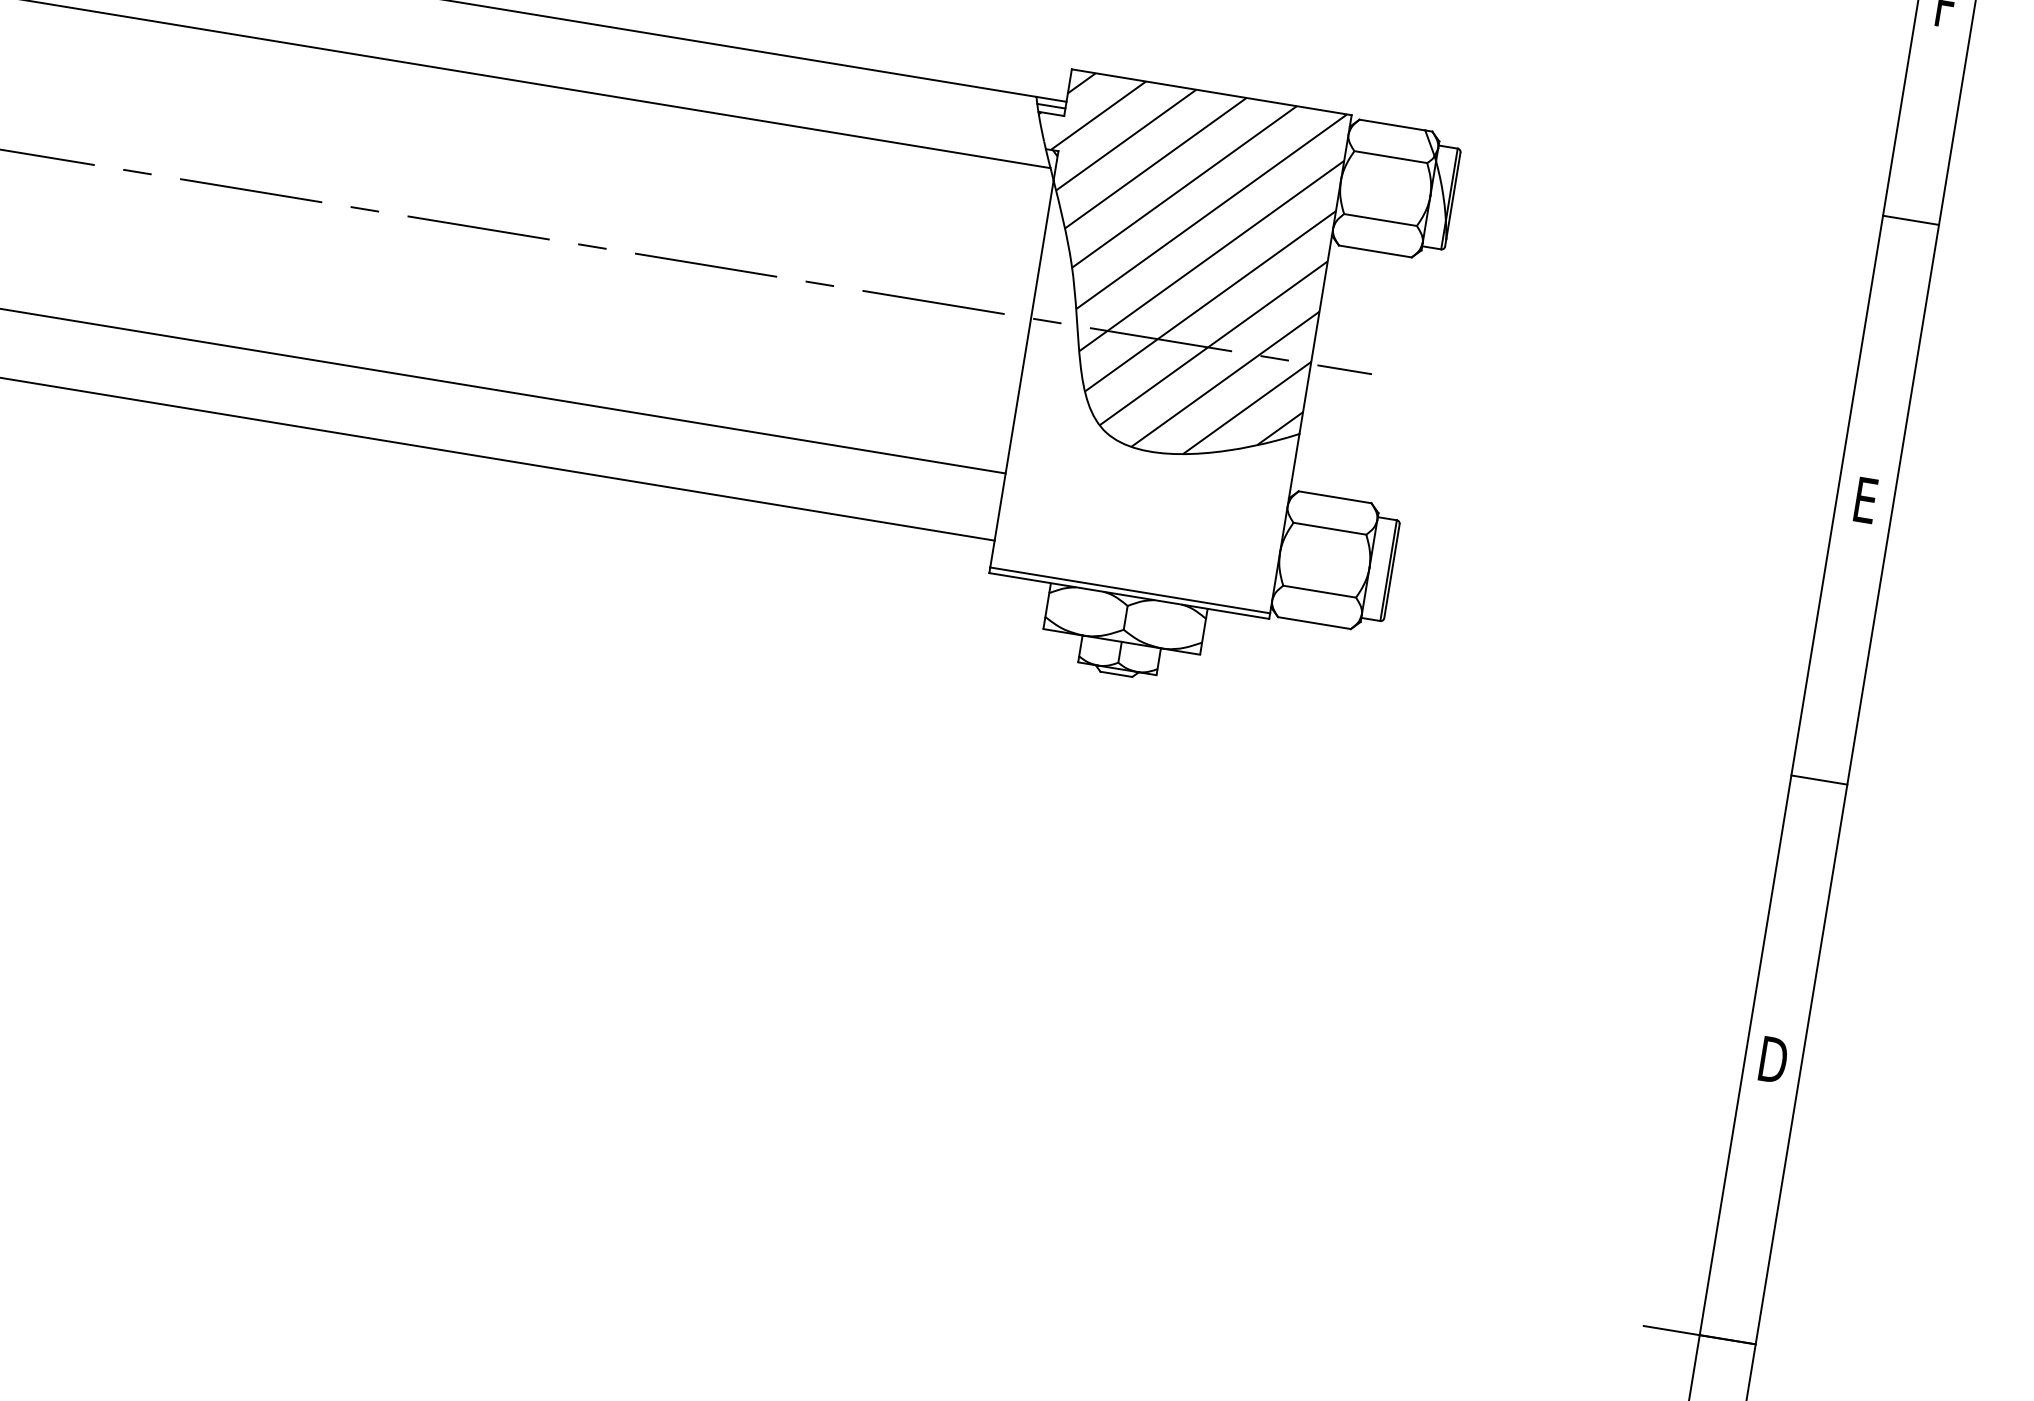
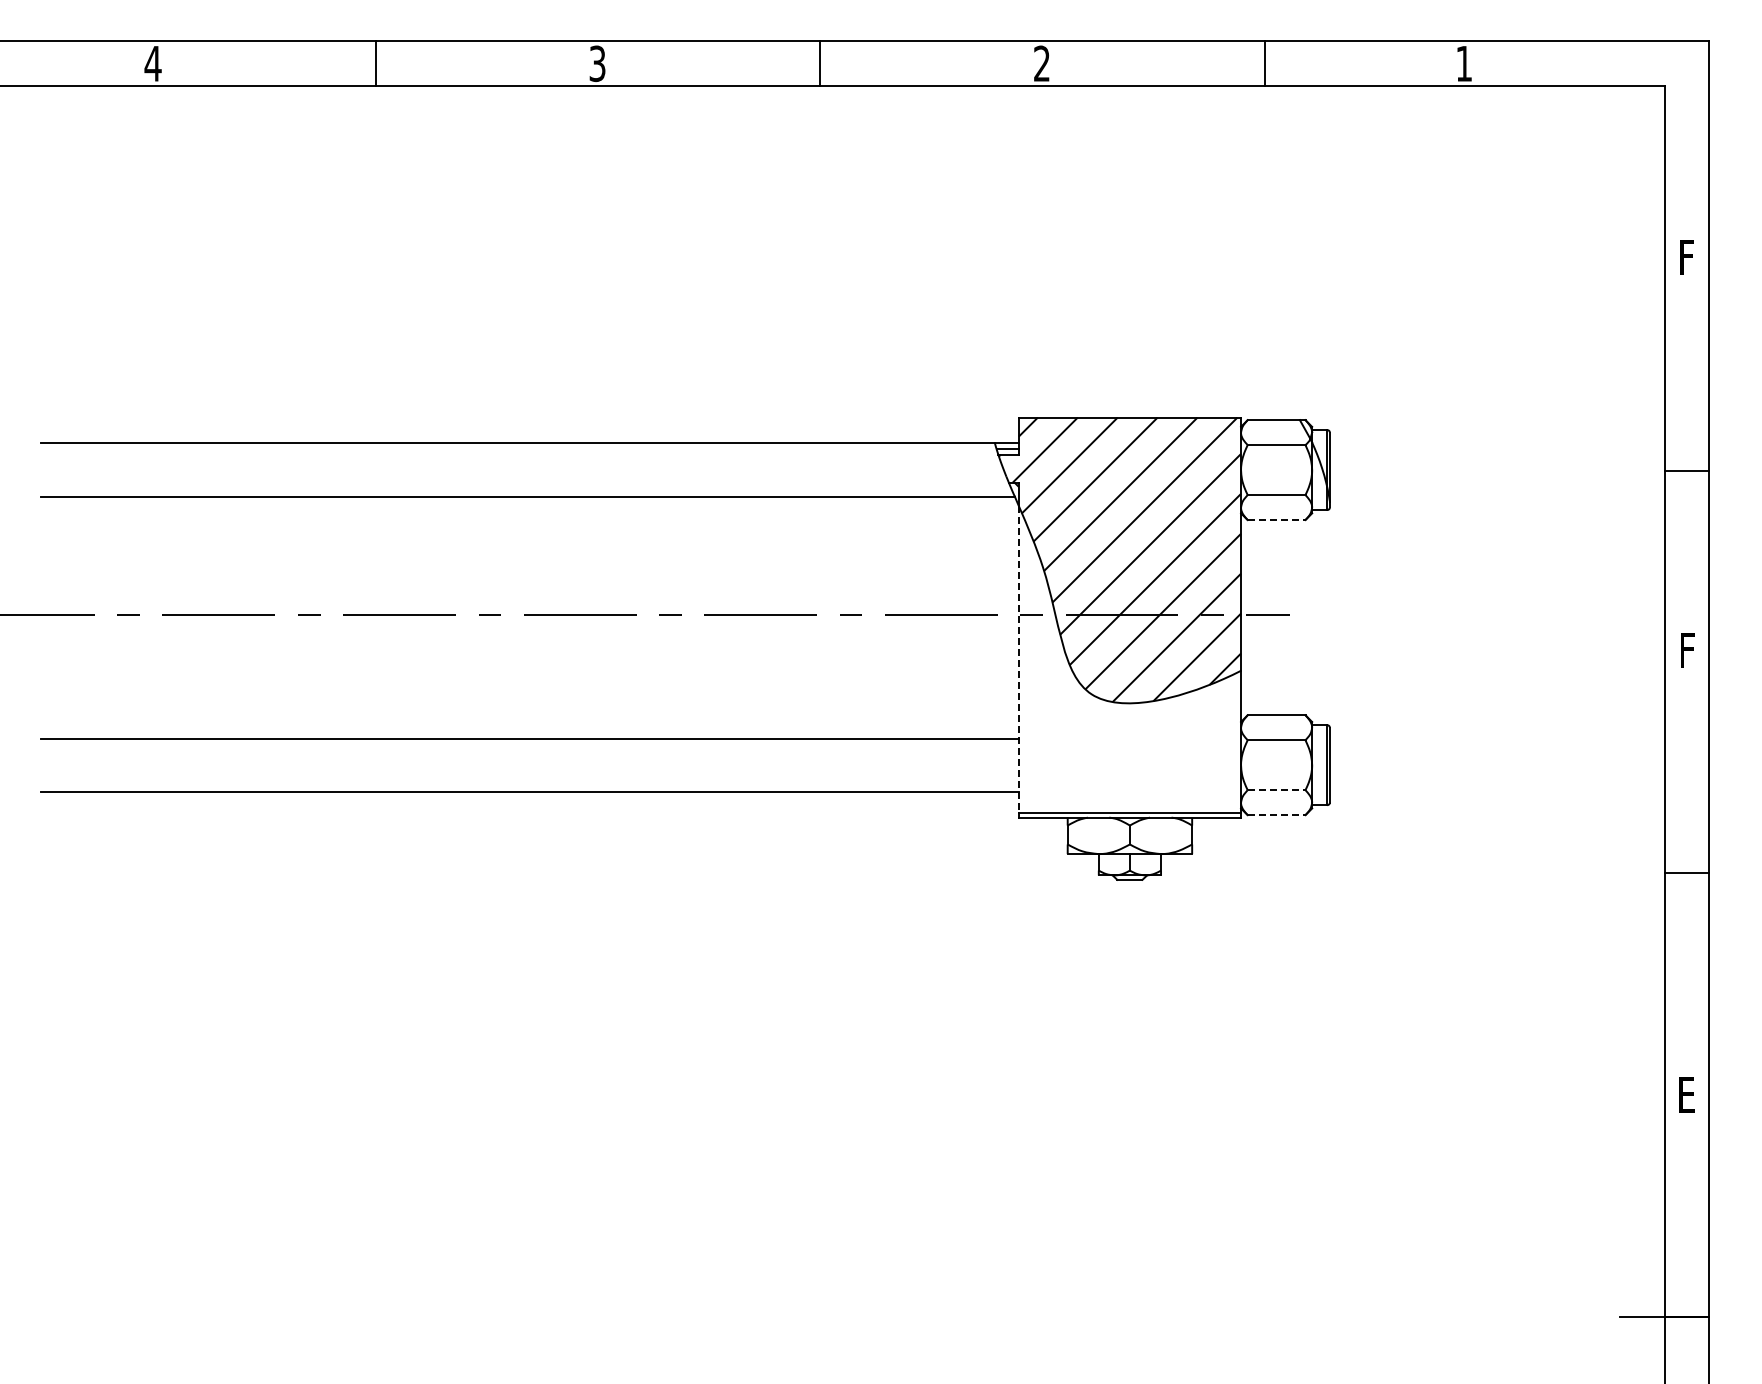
line: (1910, 220) -> (1686, 471), moved
line: (1375, 252) -> (1276, 520), solid -> dashed
line: (1021, 373) -> (1018, 659), solid -> dashed
text: (1865, 500) -> (1687, 650), E -> F
line: (1319, 592) -> (1276, 790), solid -> dashed
line: (1314, 623) -> (1276, 815), solid -> dashed
text: (1774, 1059) -> (1687, 1094), D -> E

